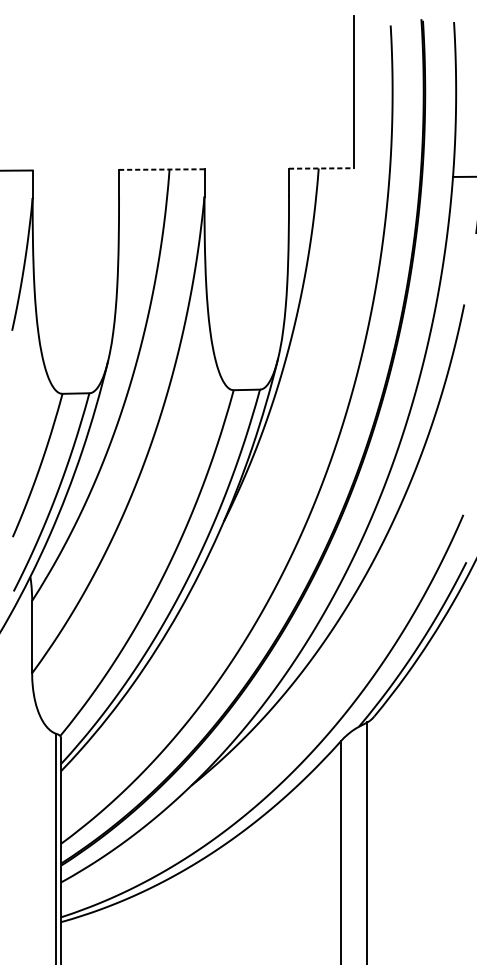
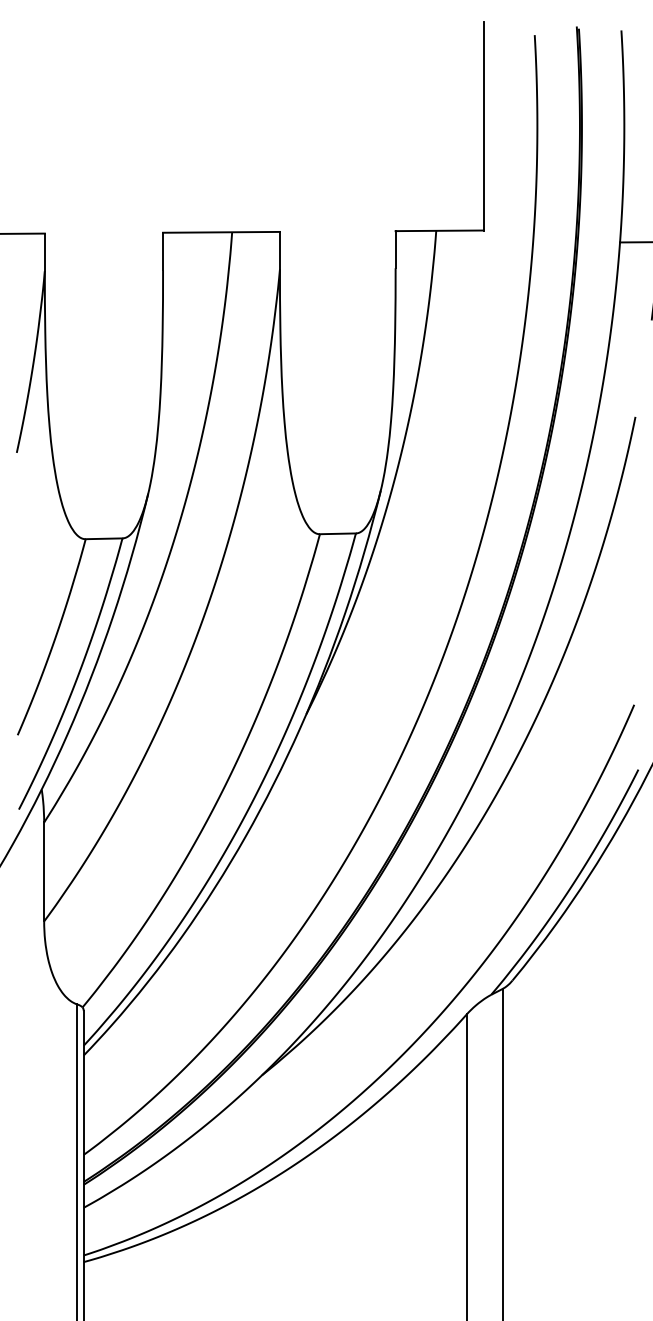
line: (321, 168) -> (440, 230), dashed -> solid
line: (162, 169) -> (222, 232), dashed -> solid

